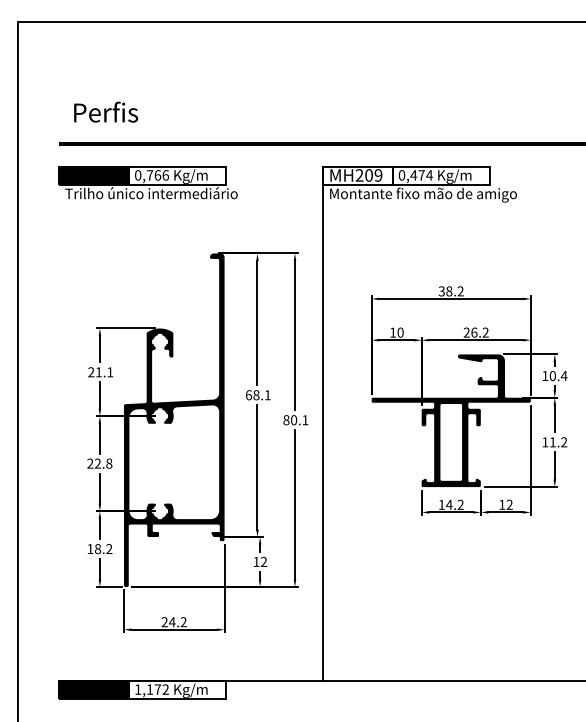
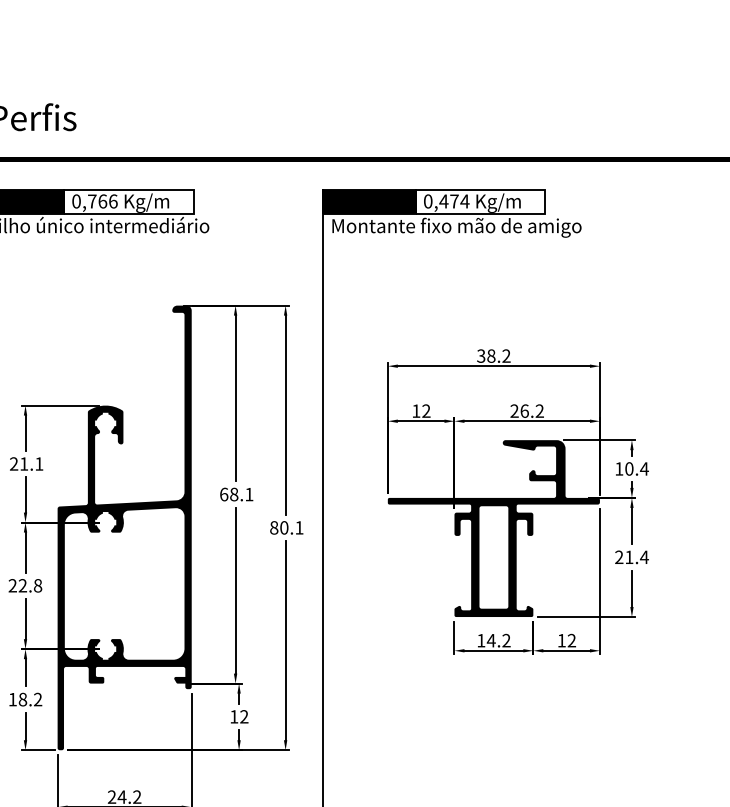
fill: (357, 175) -> (368, 201), added
text: (400, 332) -> (426, 410), 10 -> 12
text: (554, 442) -> (631, 557), 11.2 -> 21.4

